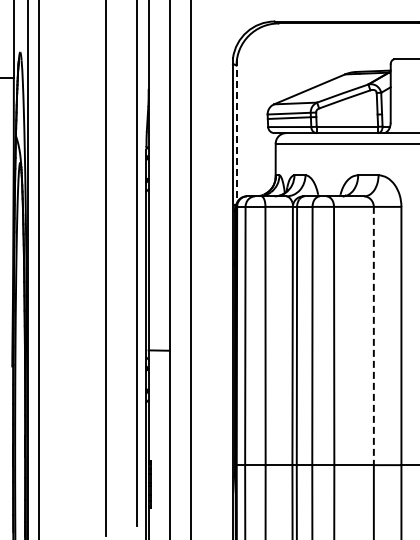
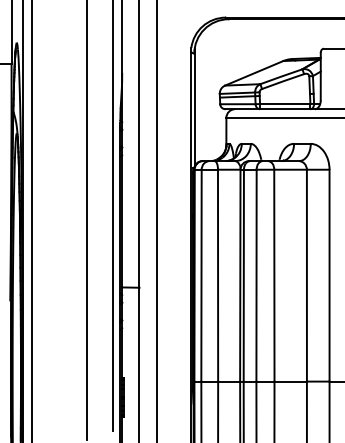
line: (237, 130) -> (195, 107), dashed -> solid
line: (373, 336) -> (306, 276), dashed -> solid

